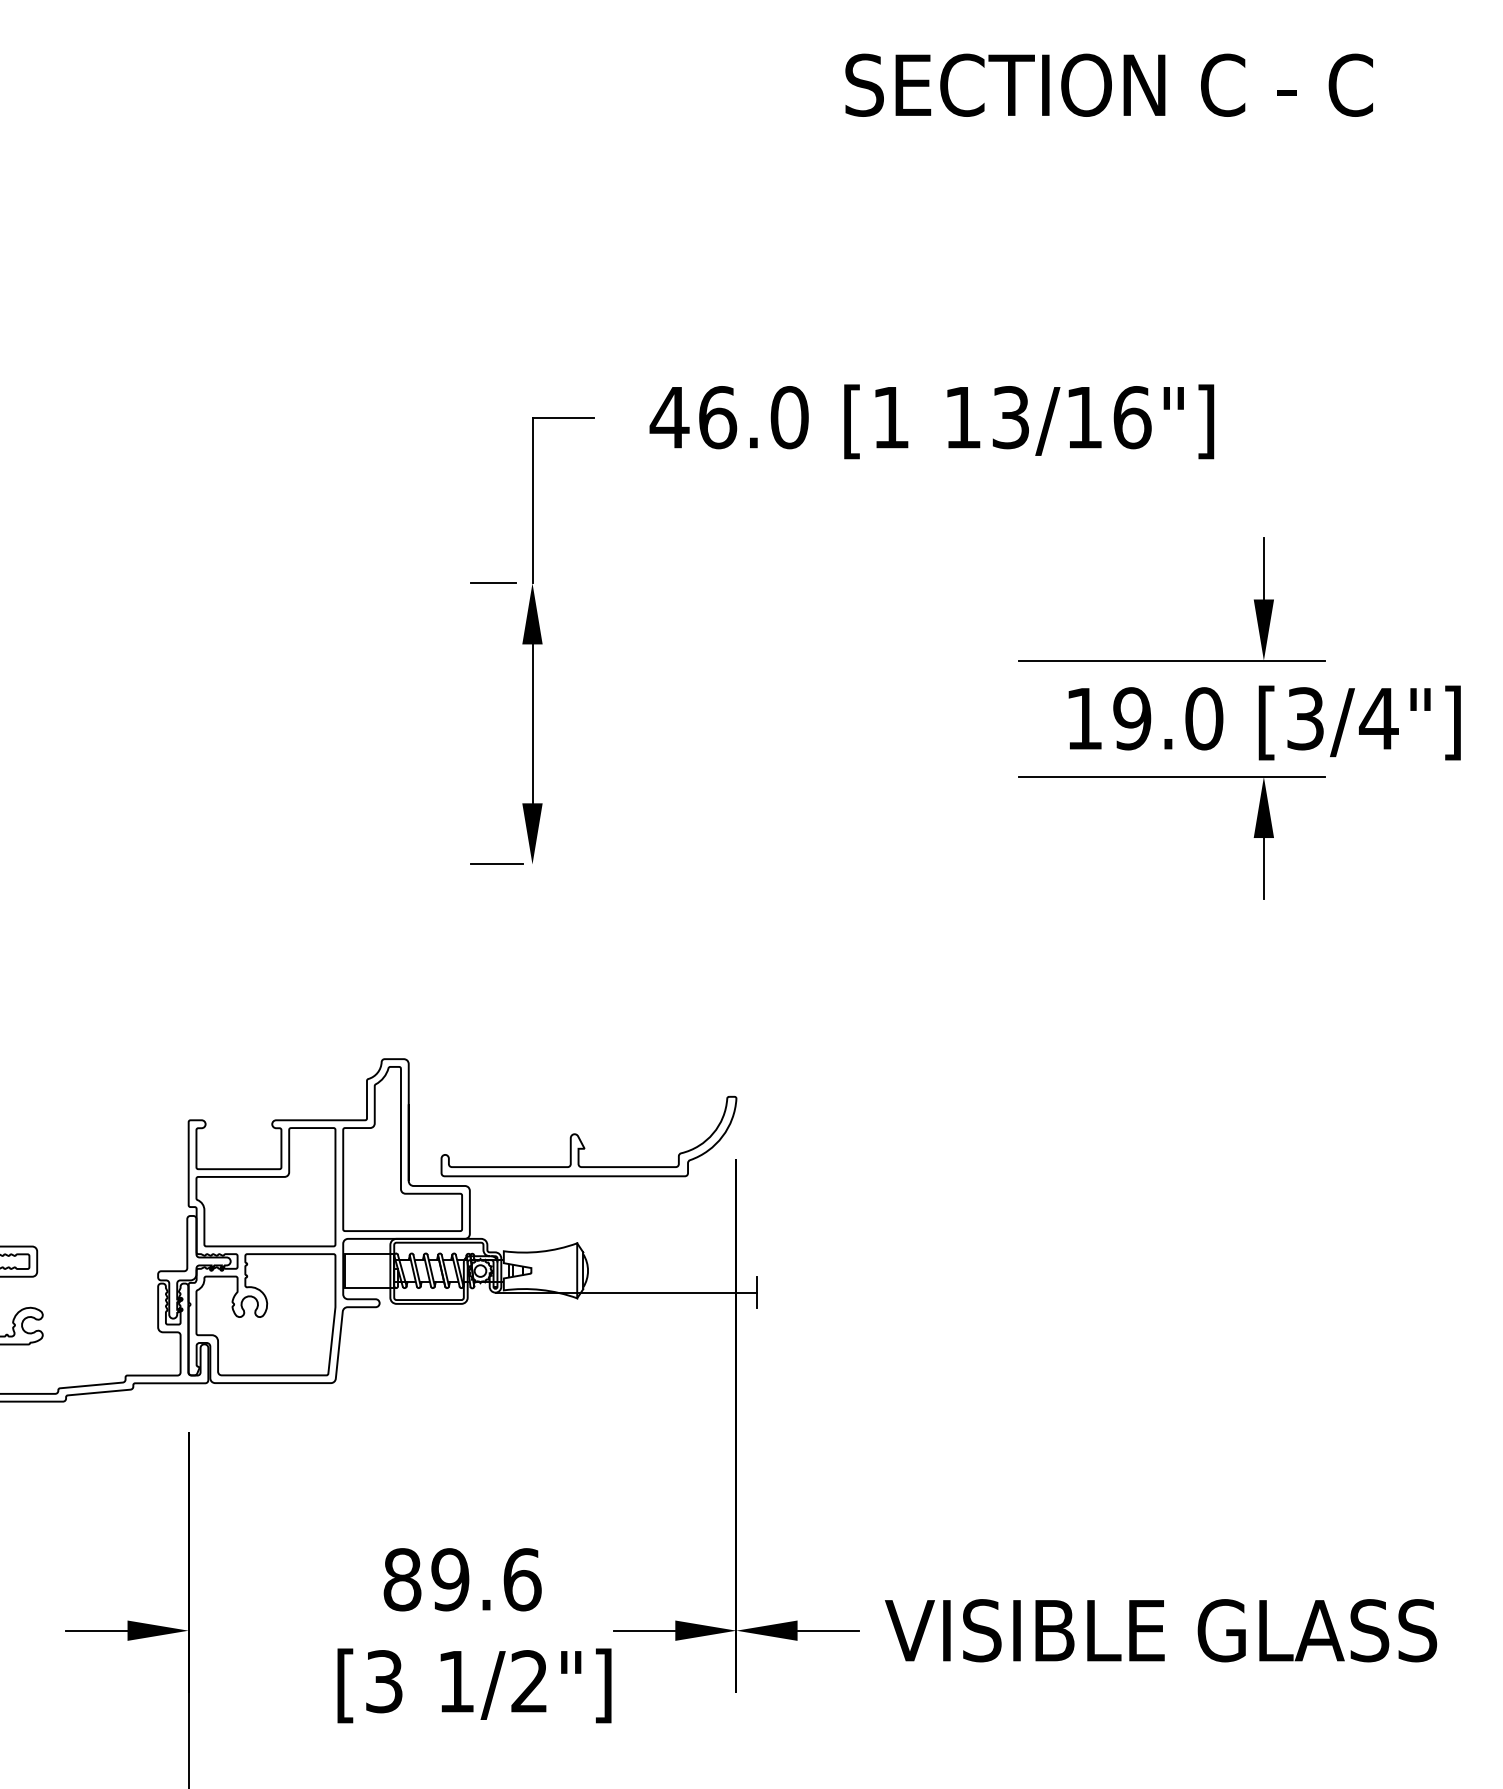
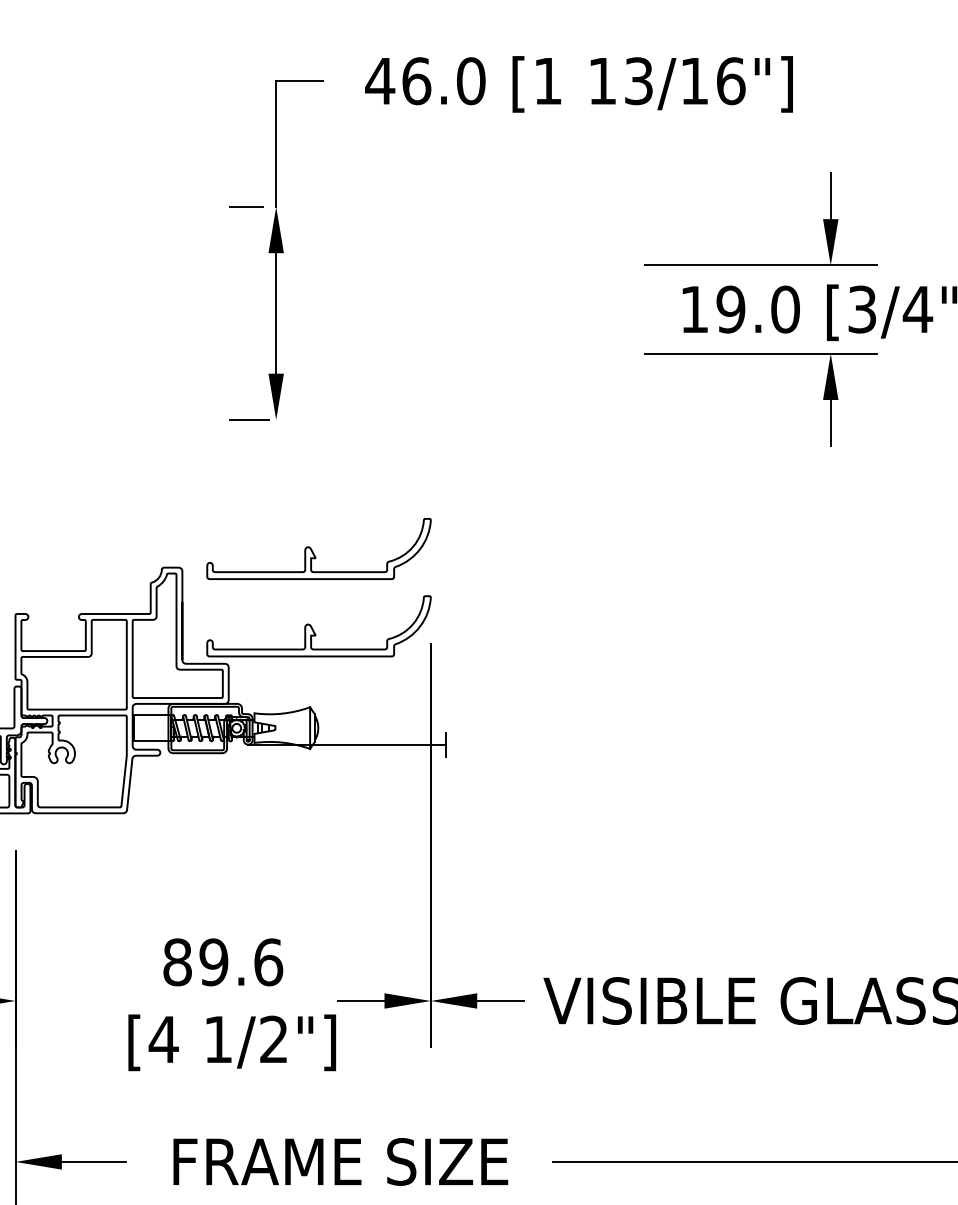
part: (581, 1038) -> (313, 551), added
text: (384, 1681) -> (163, 1039), [3 -> [4

